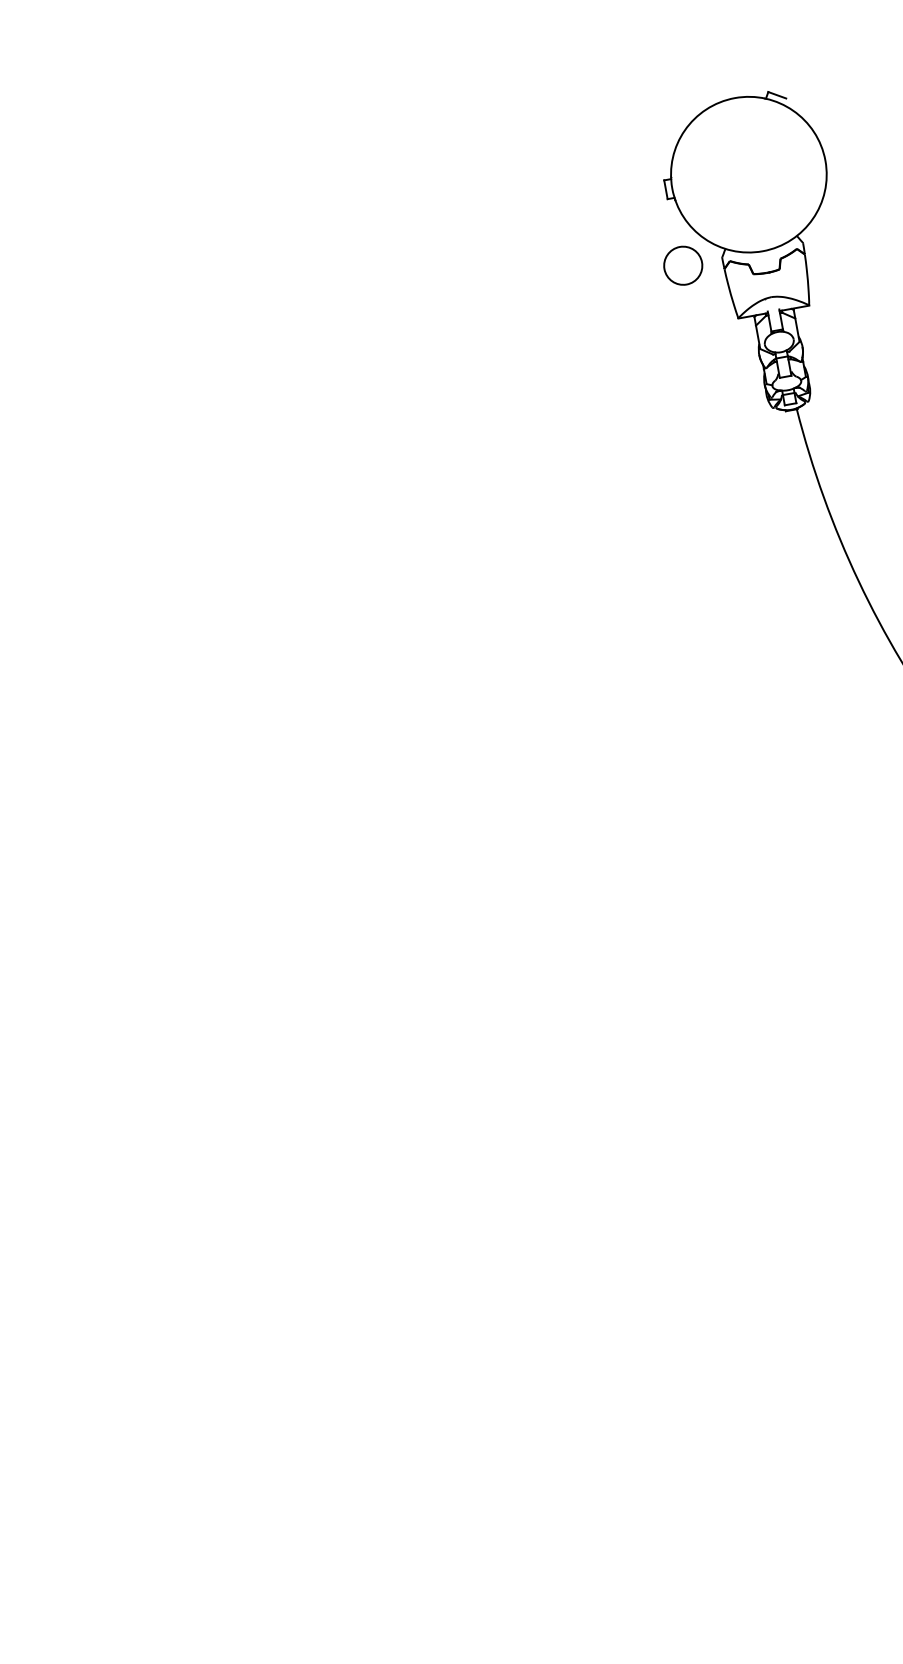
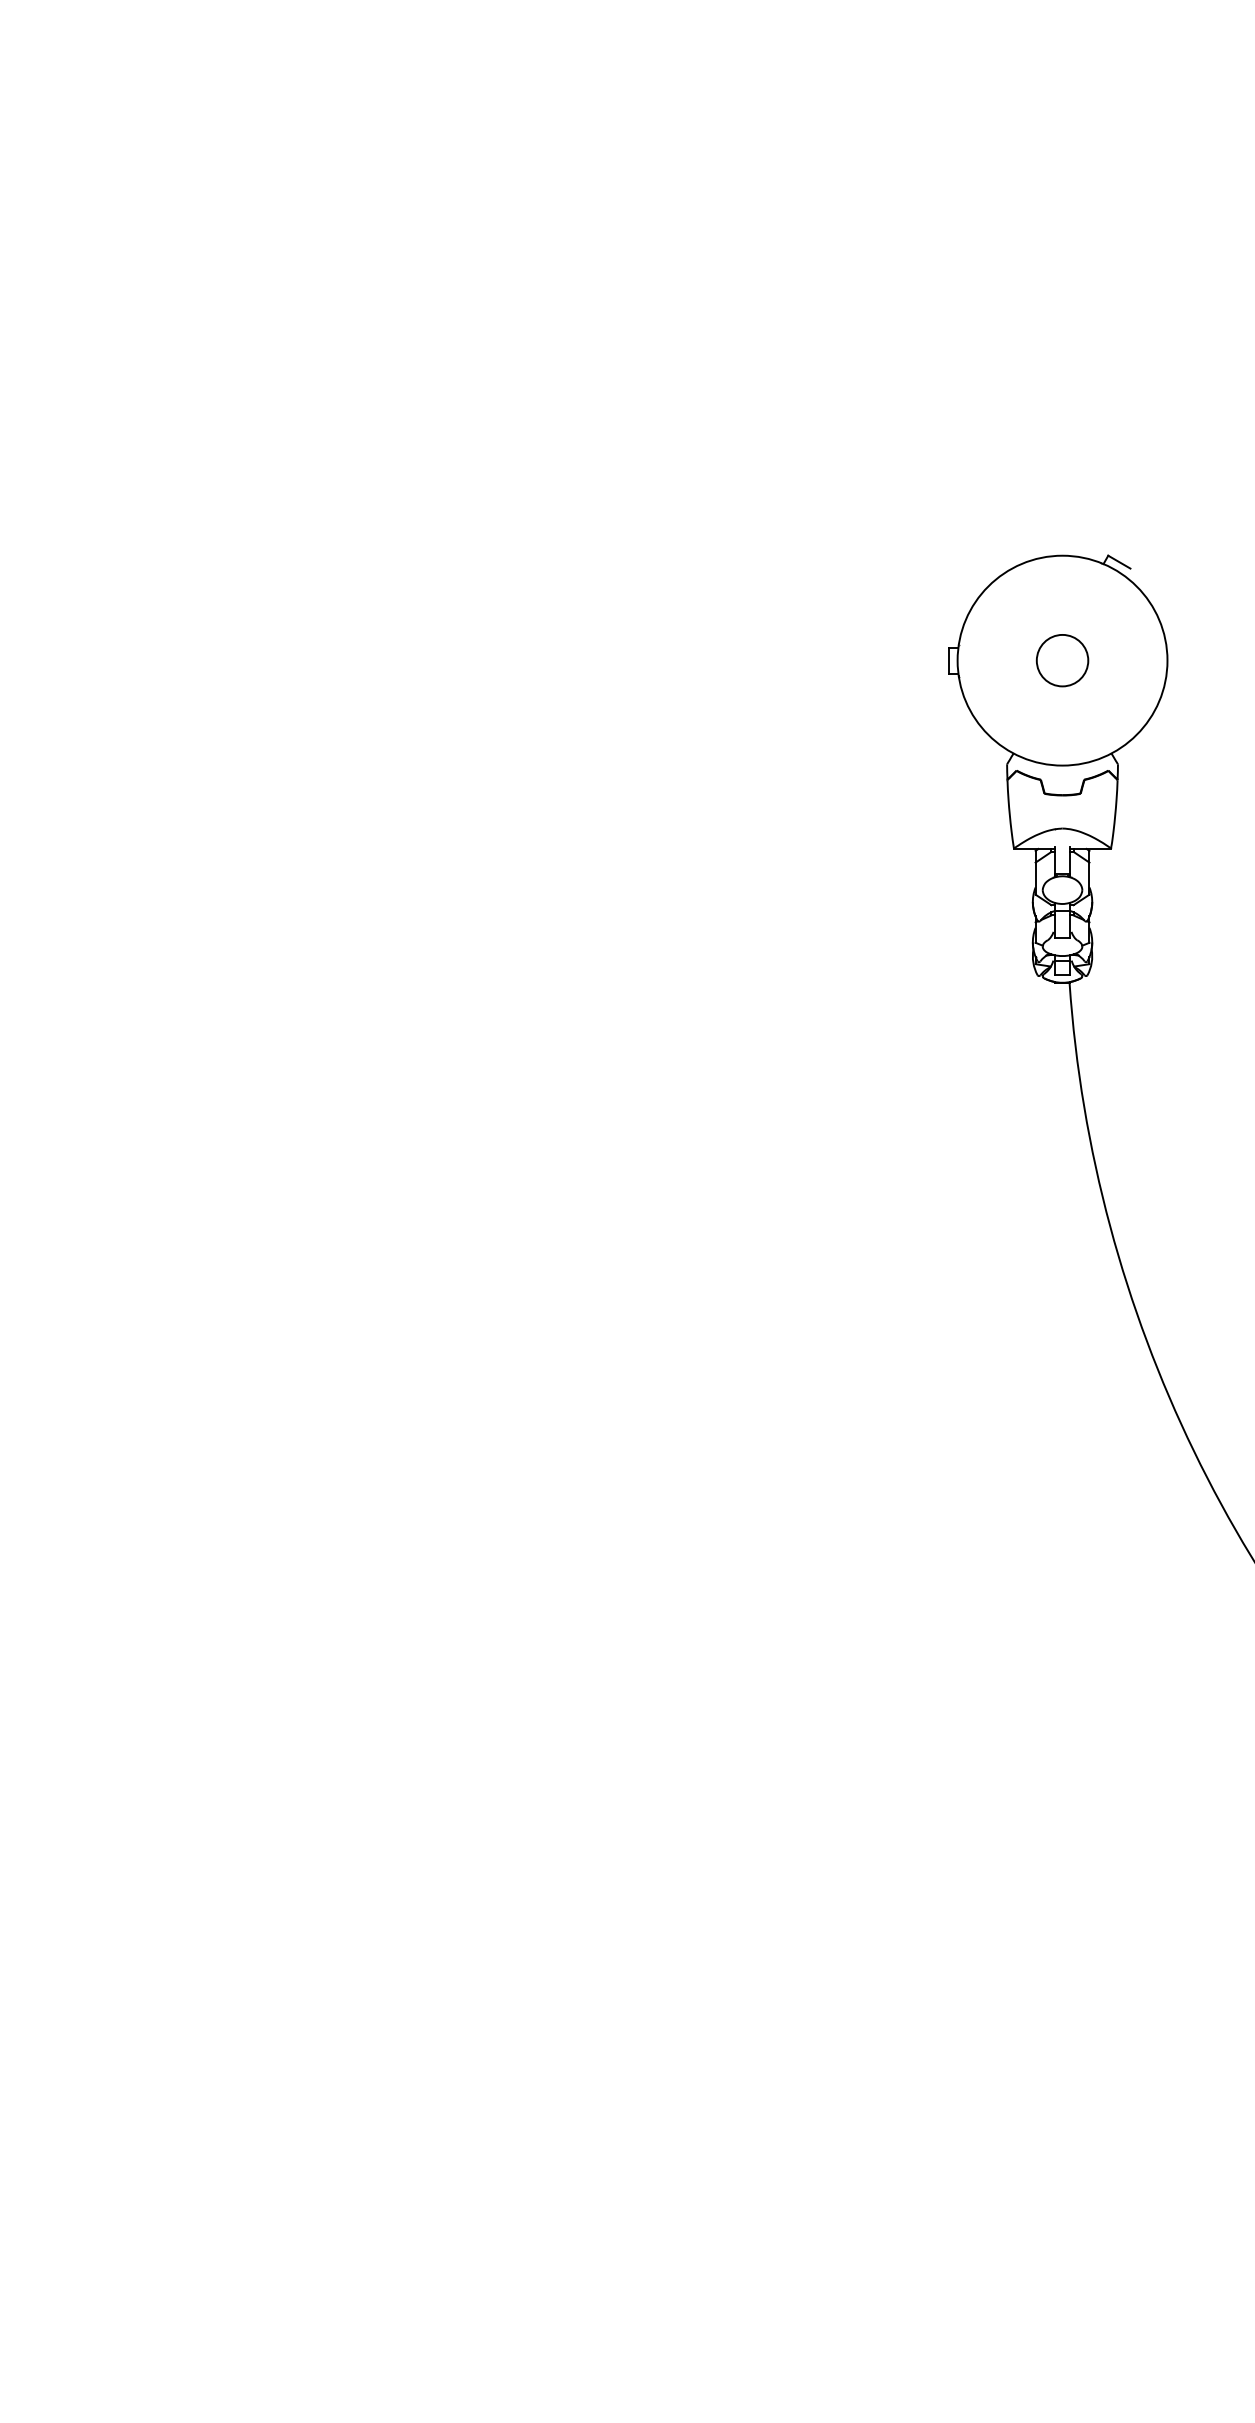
circle: (683, 265) -> (1062, 660), moved

